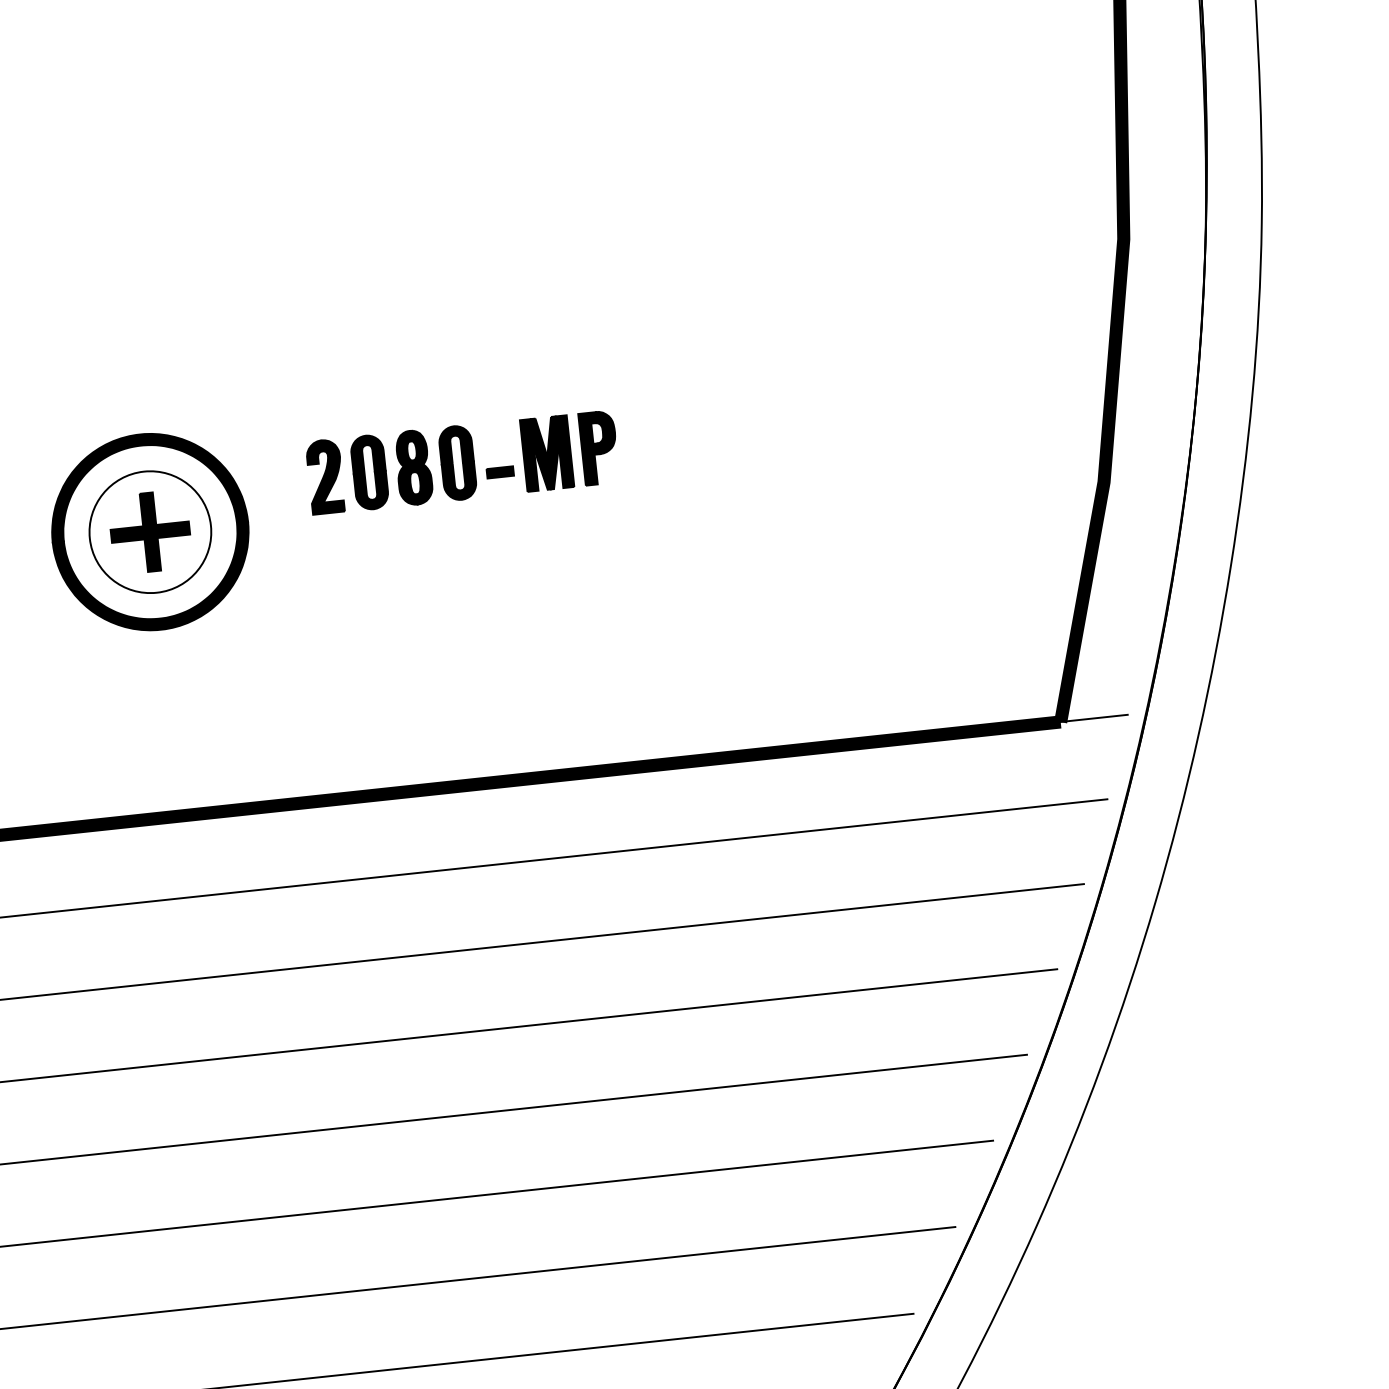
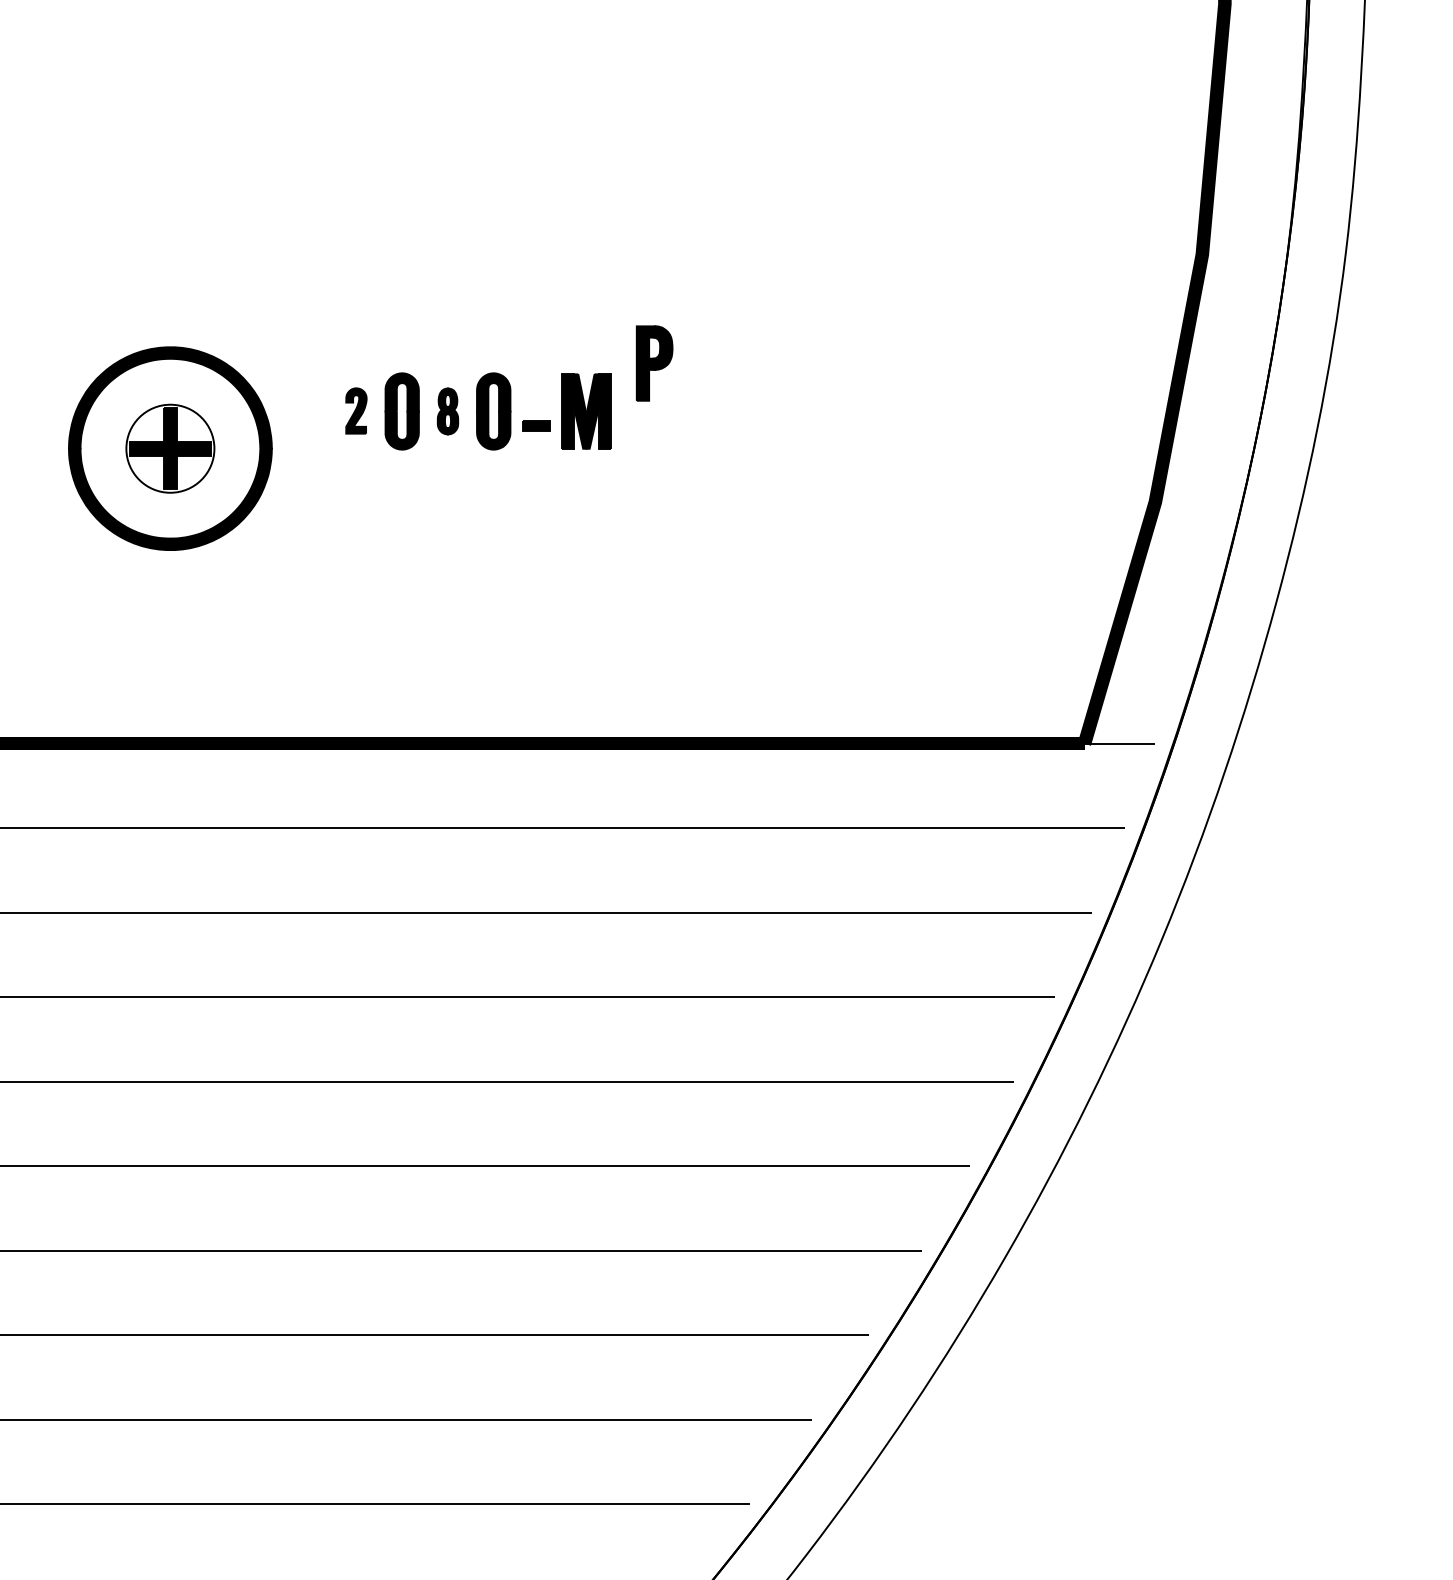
part: (599, 447) -> (654, 363), moved
part: (413, 467) -> (447, 411), size x0.6
part: (325, 476) -> (356, 410), size x0.6
circle: (150, 531) -> (170, 448), size x0.7

